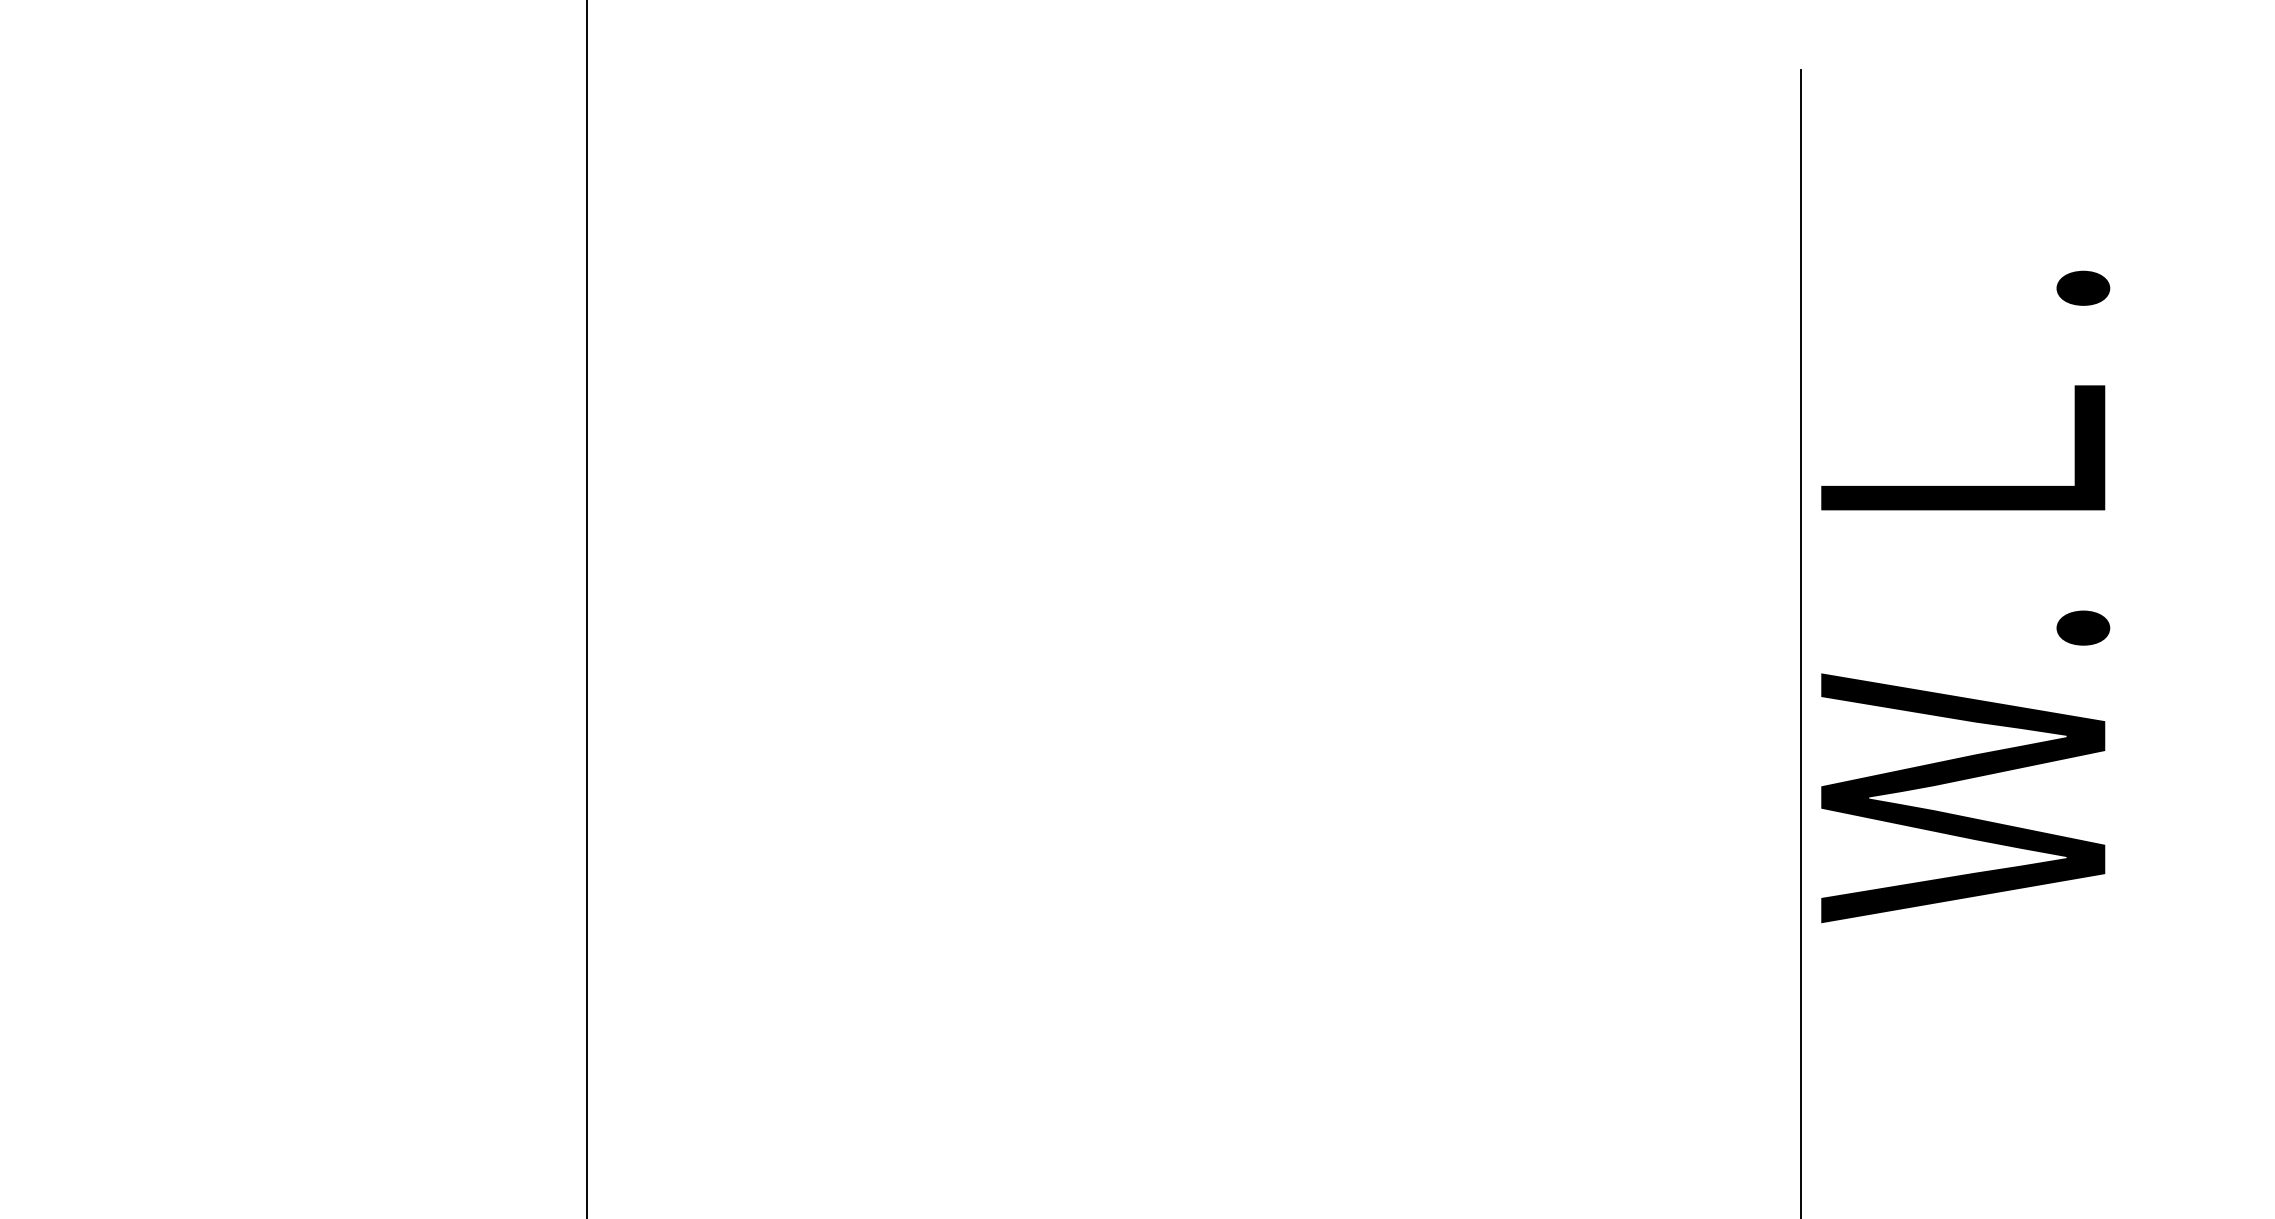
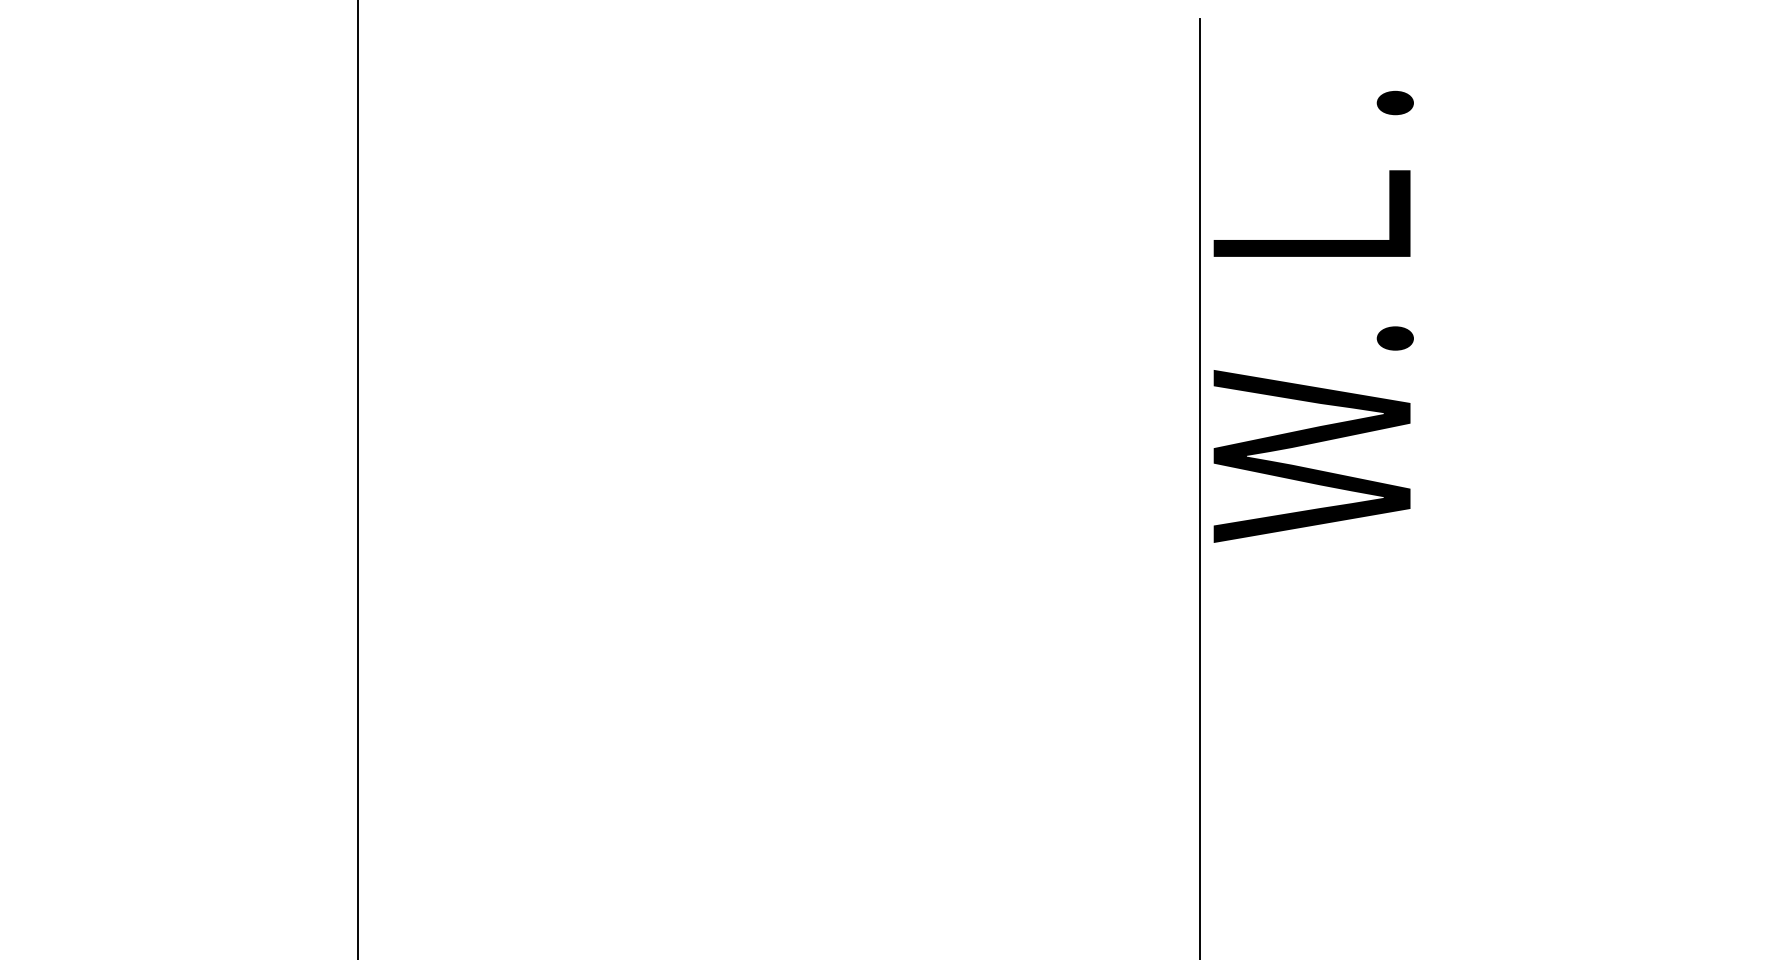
text: (1965, 596) -> (1313, 316), moved

